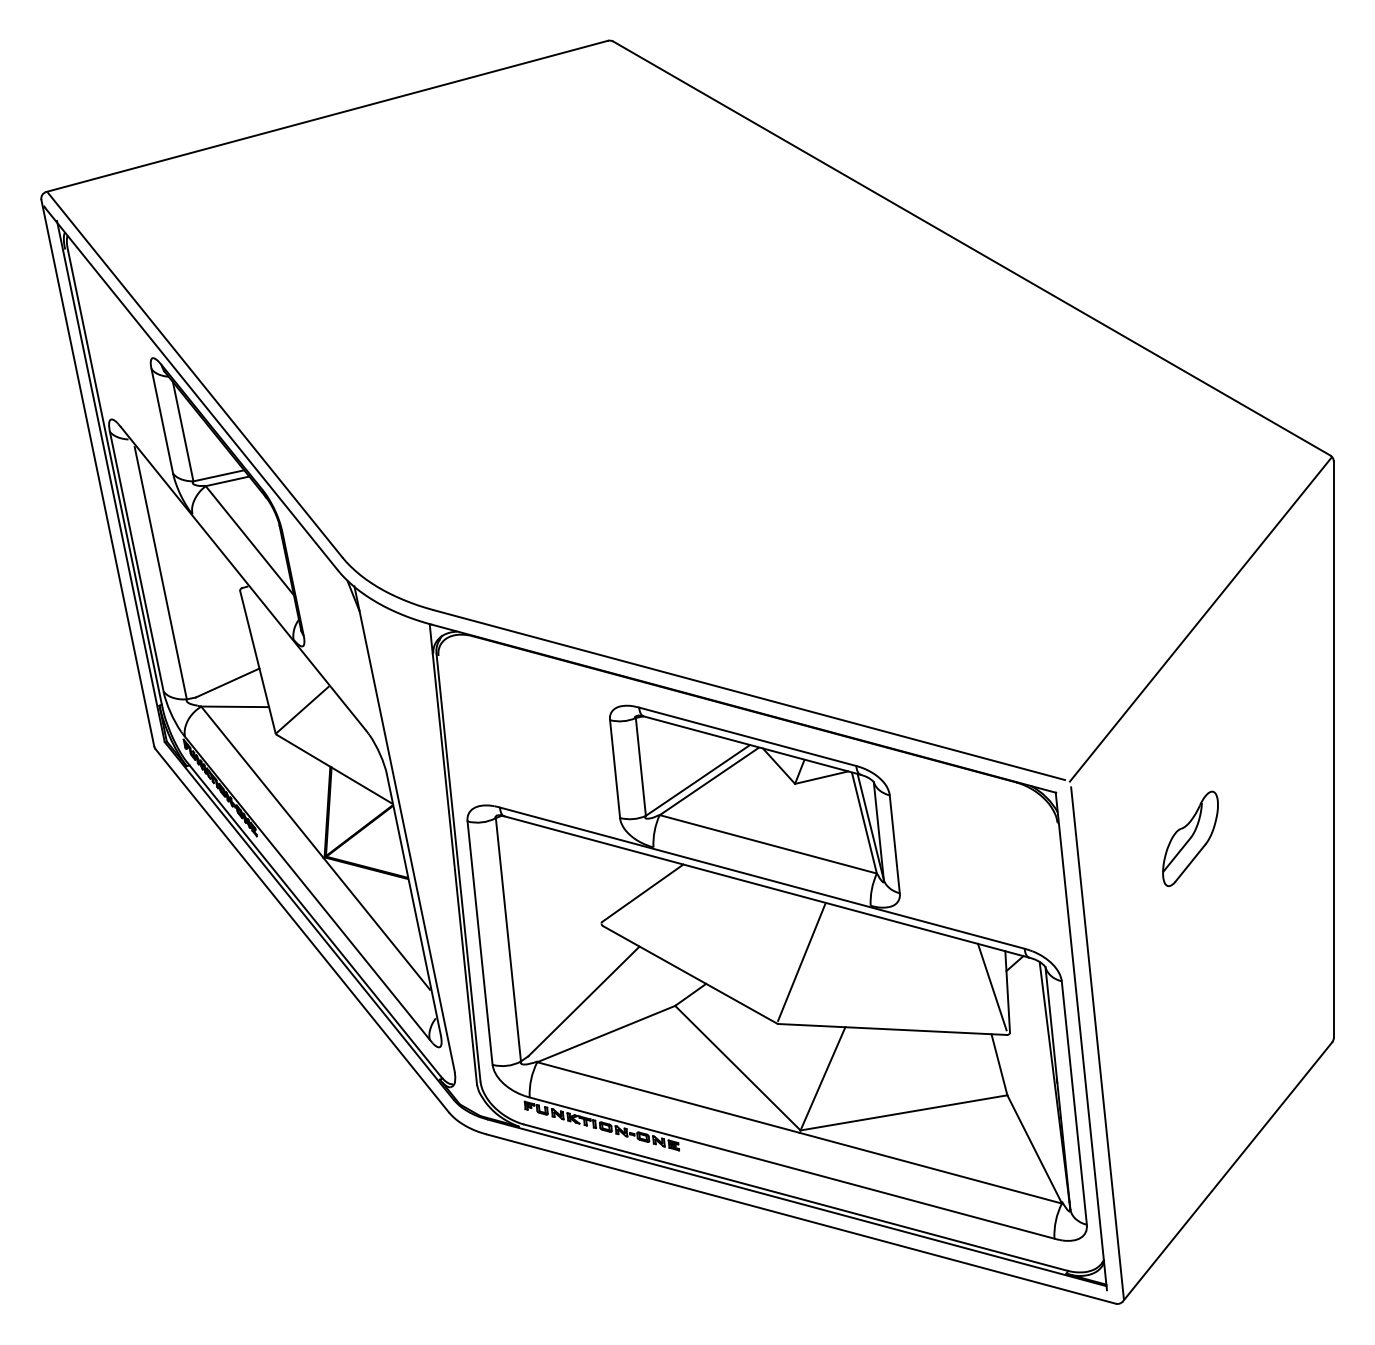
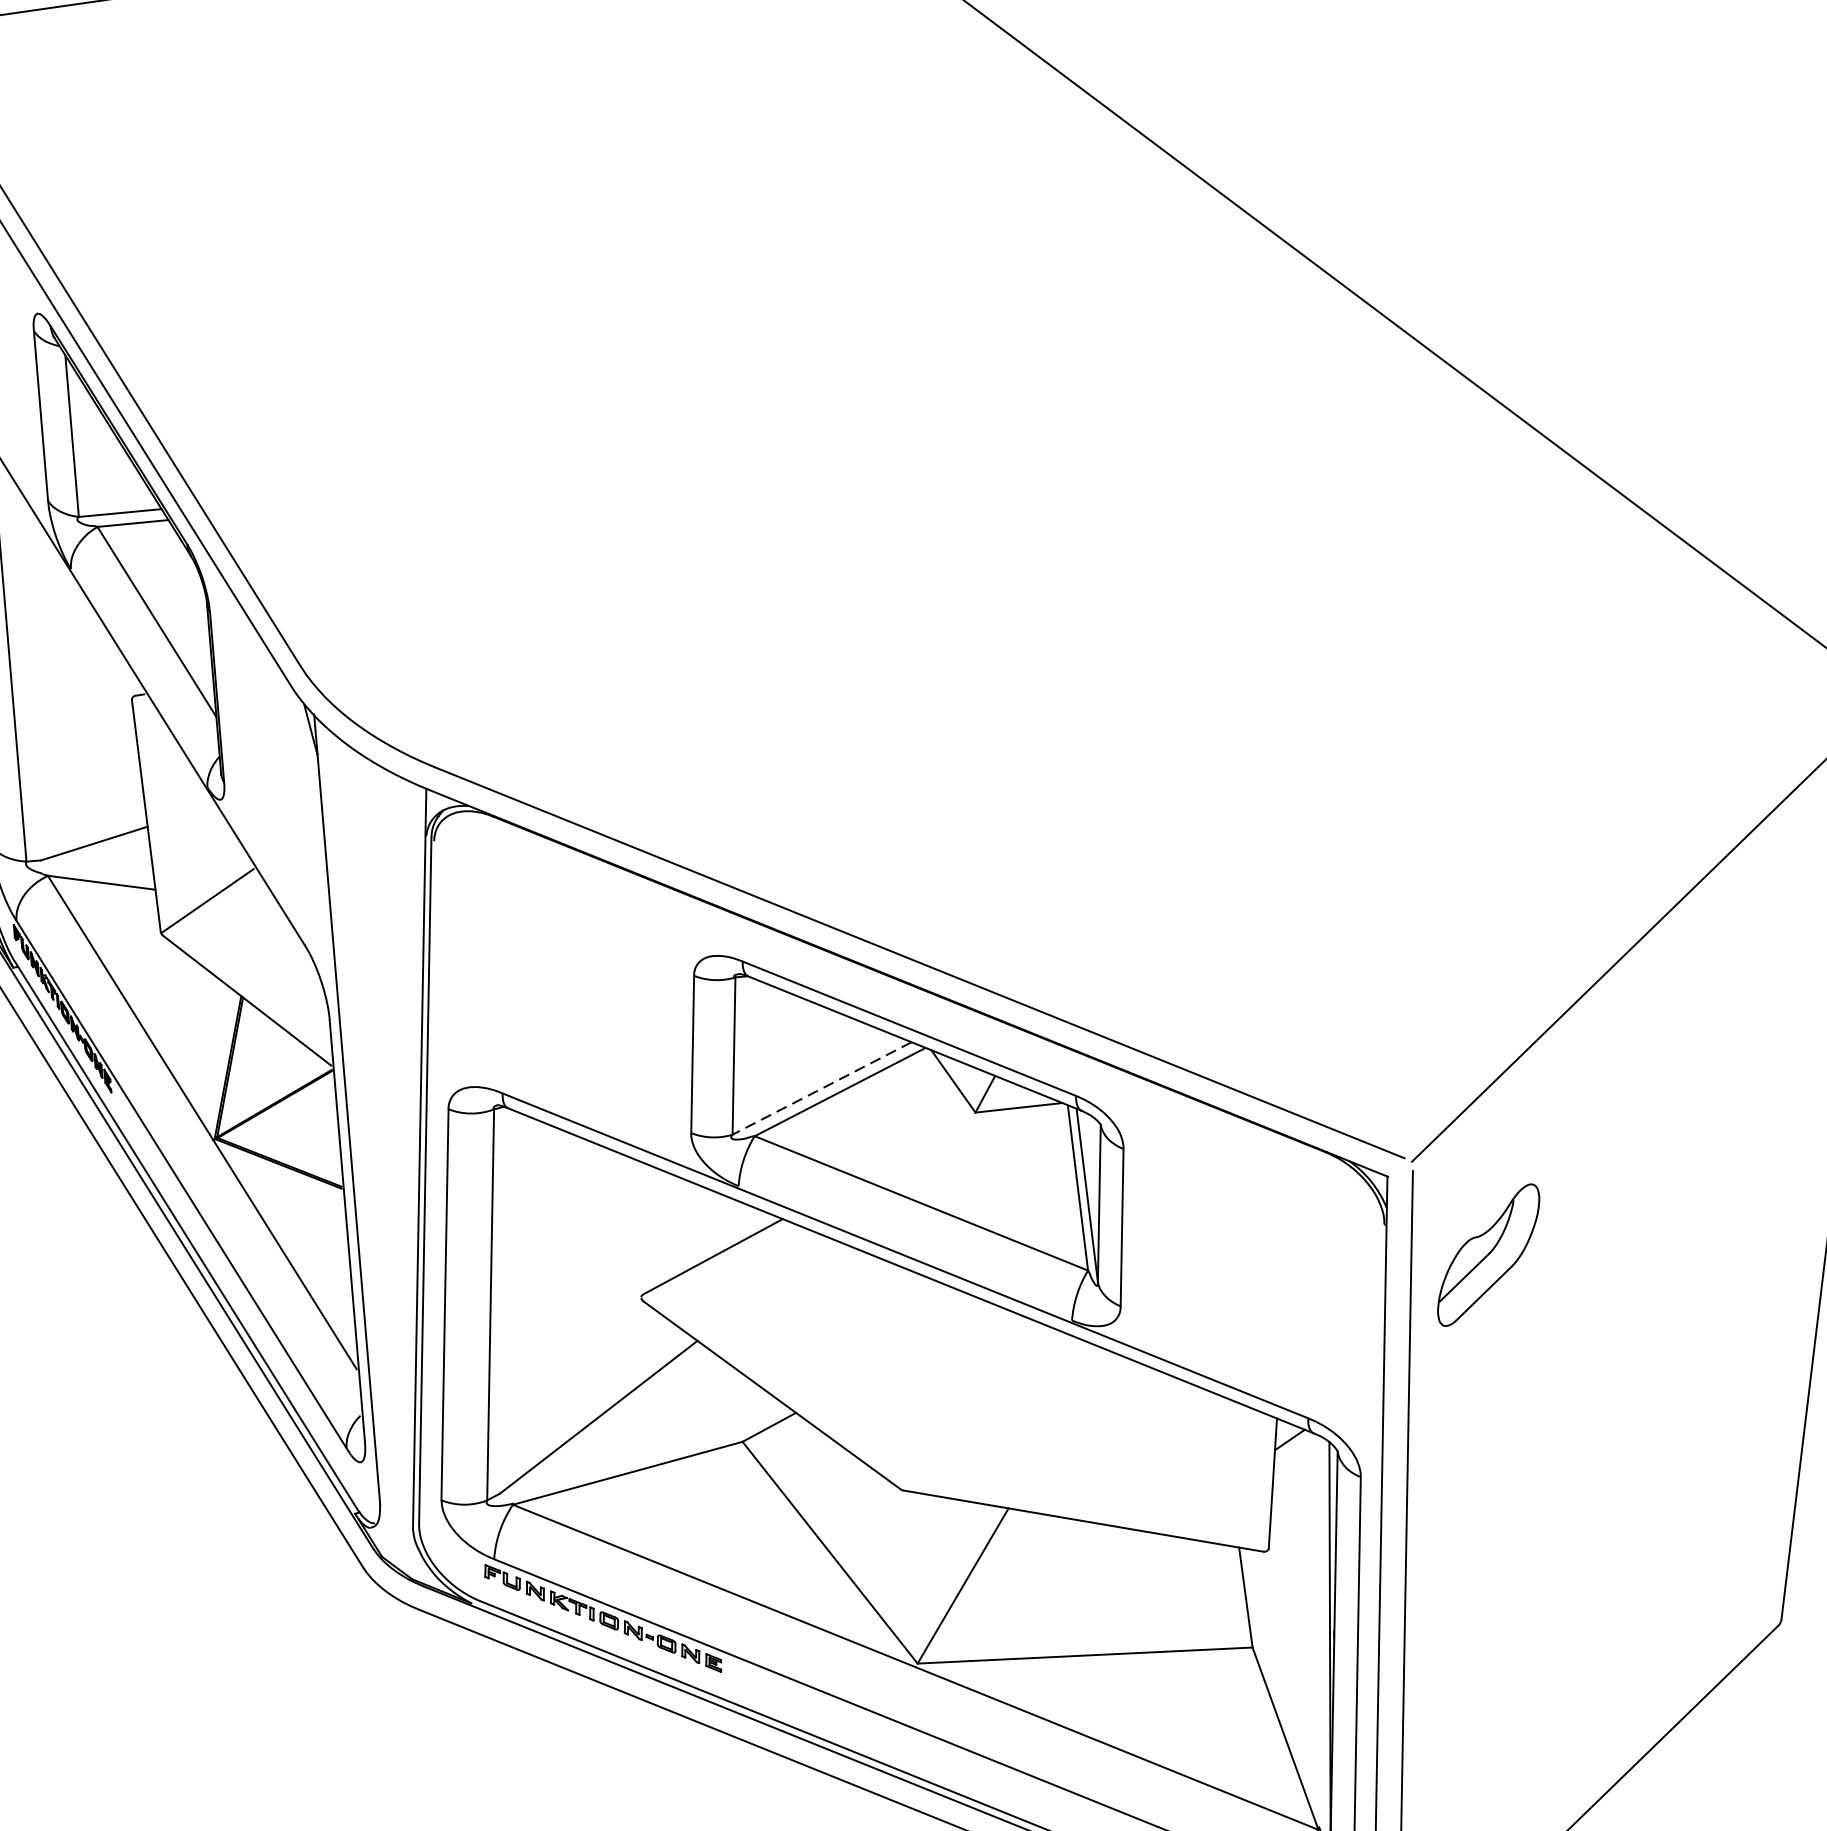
line: (697, 780) -> (821, 1088), solid -> dashed
part: (1190, 838) -> (1488, 1254), moved
line: (801, 962) -> (951, 1397), removed
line: (991, 986) -> (1248, 1471), removed

